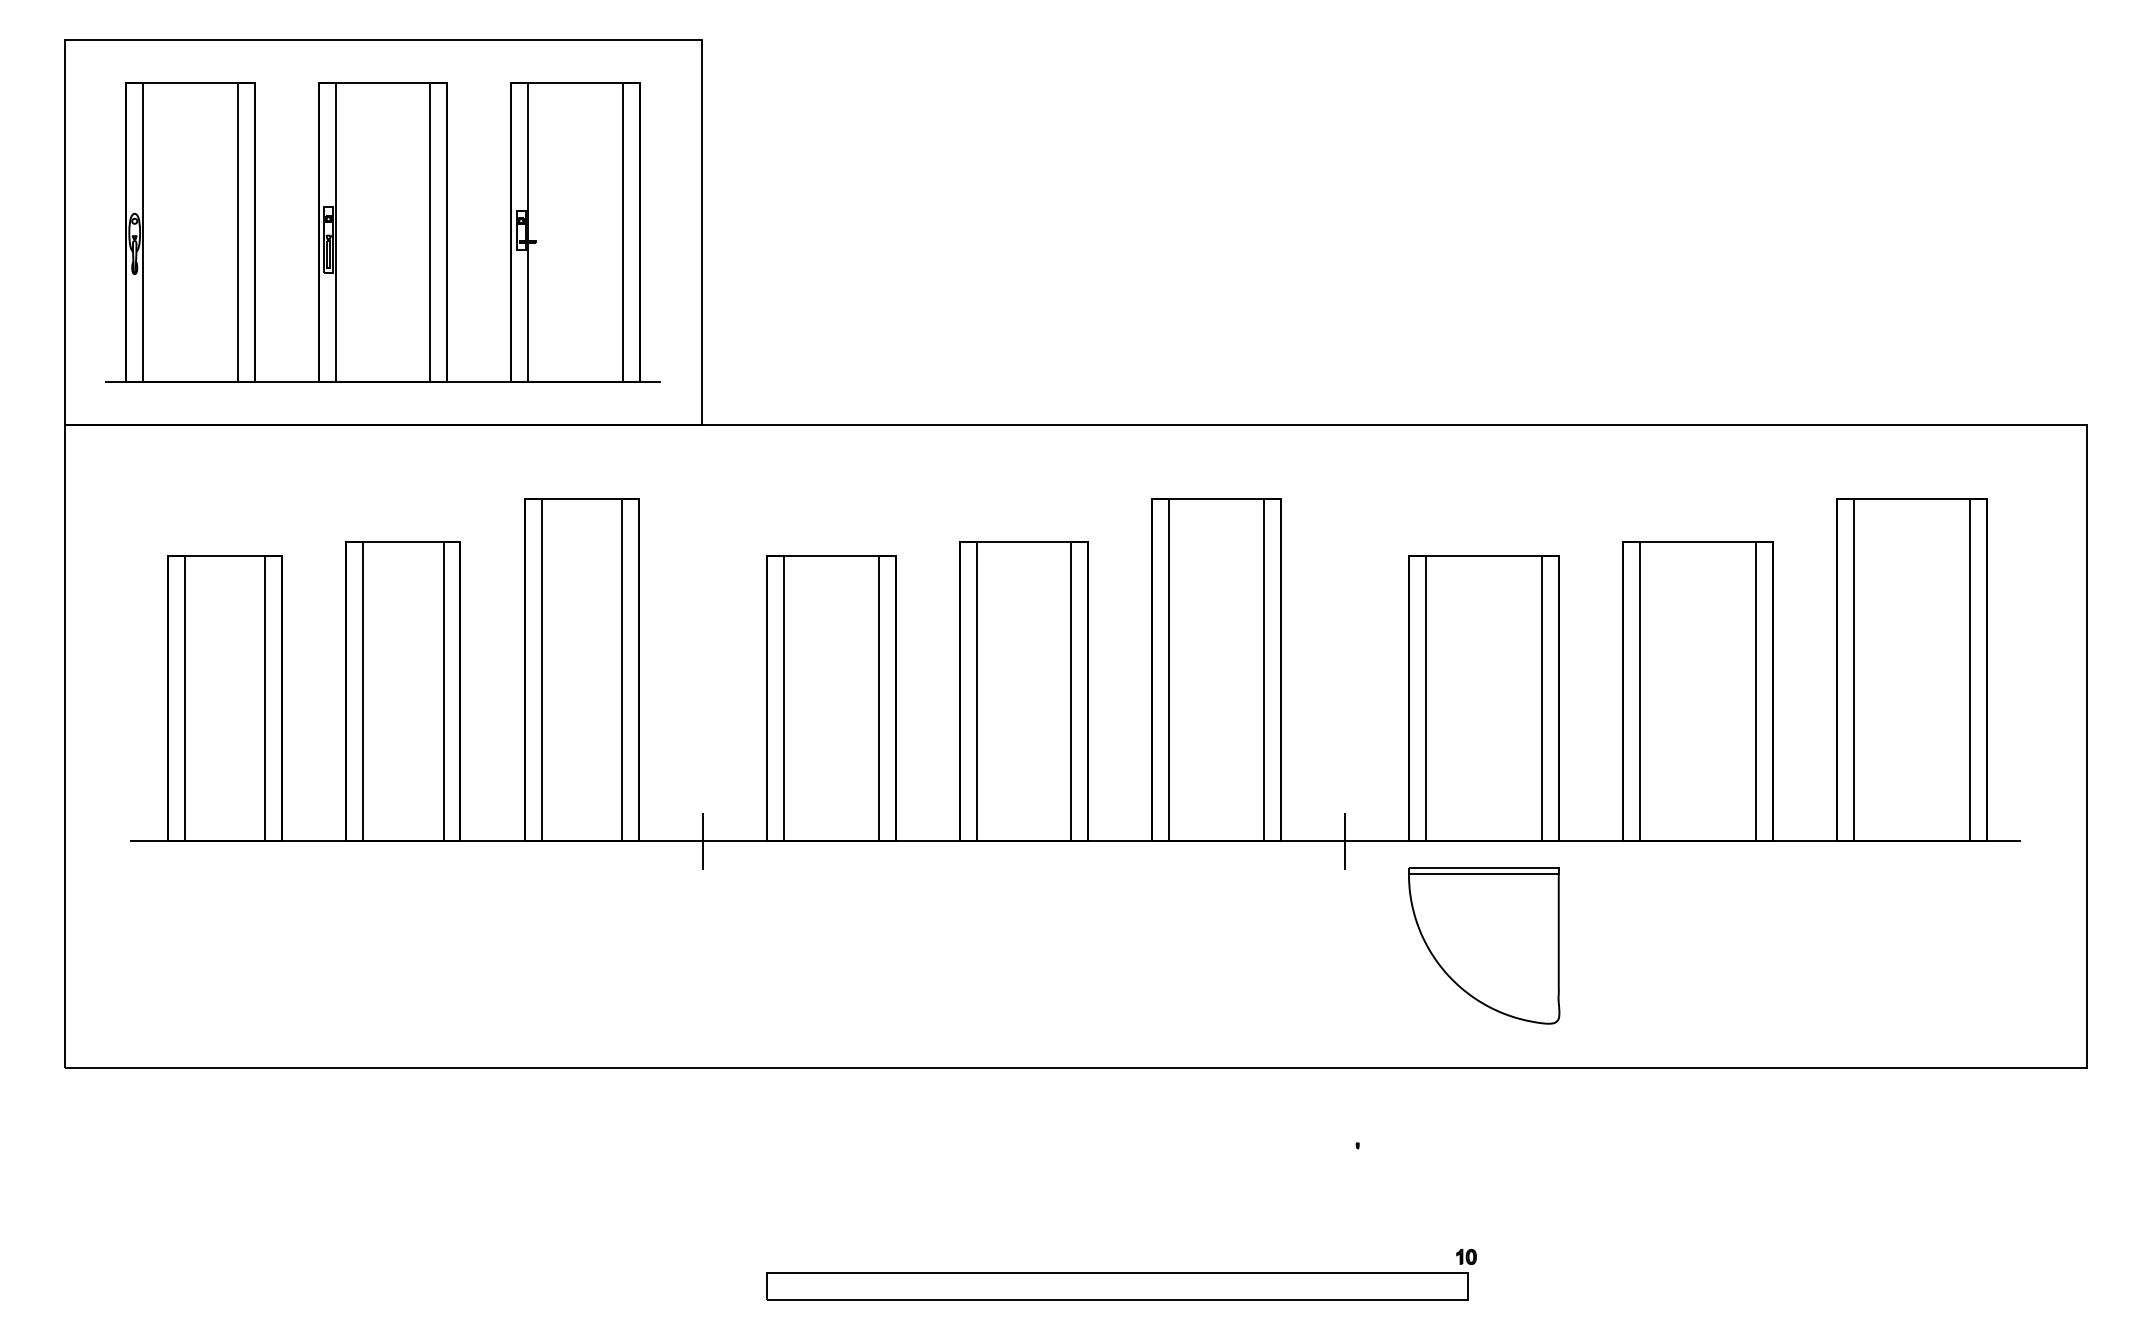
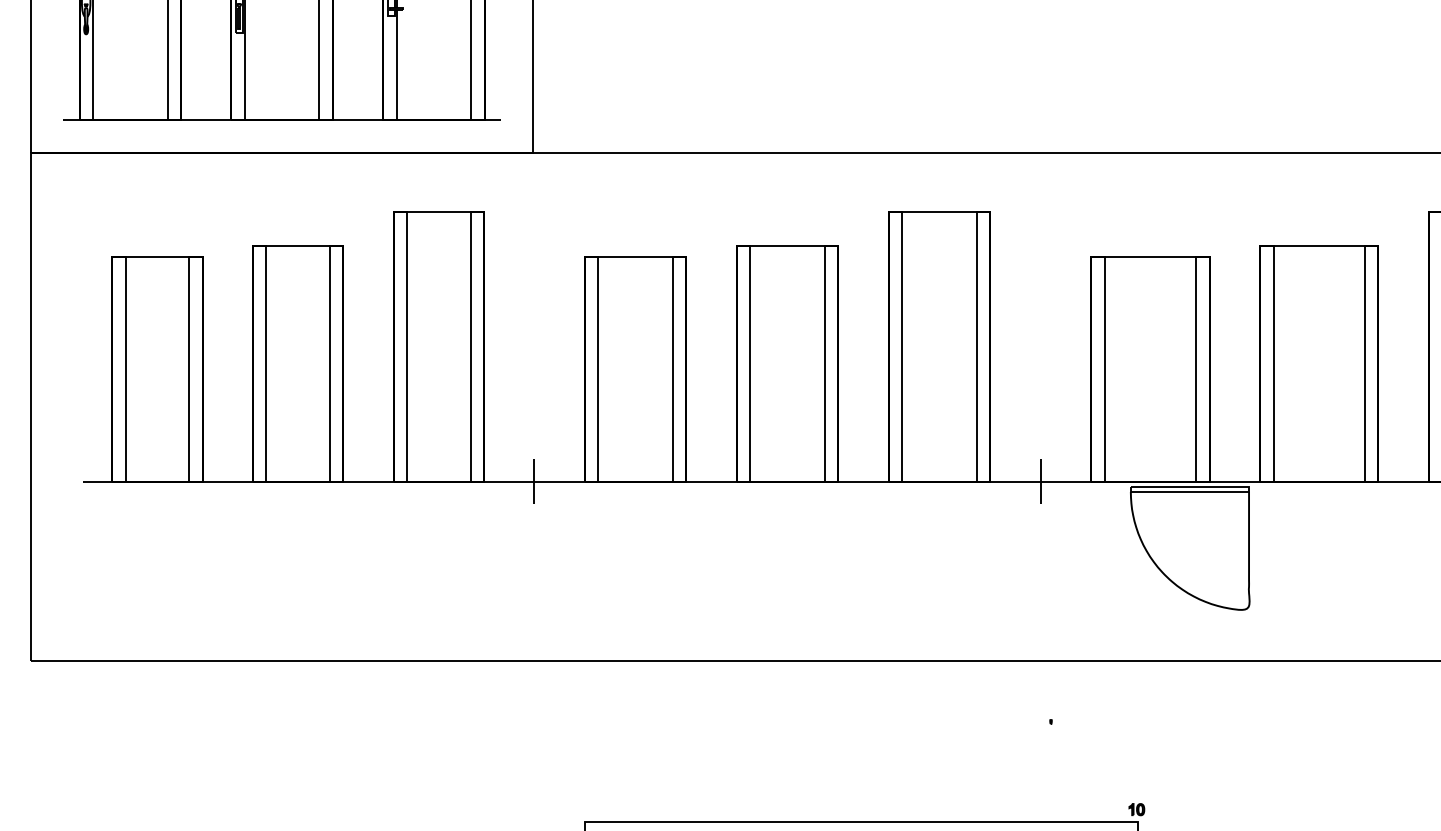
part: (1484, 945) -> (1190, 548), moved

